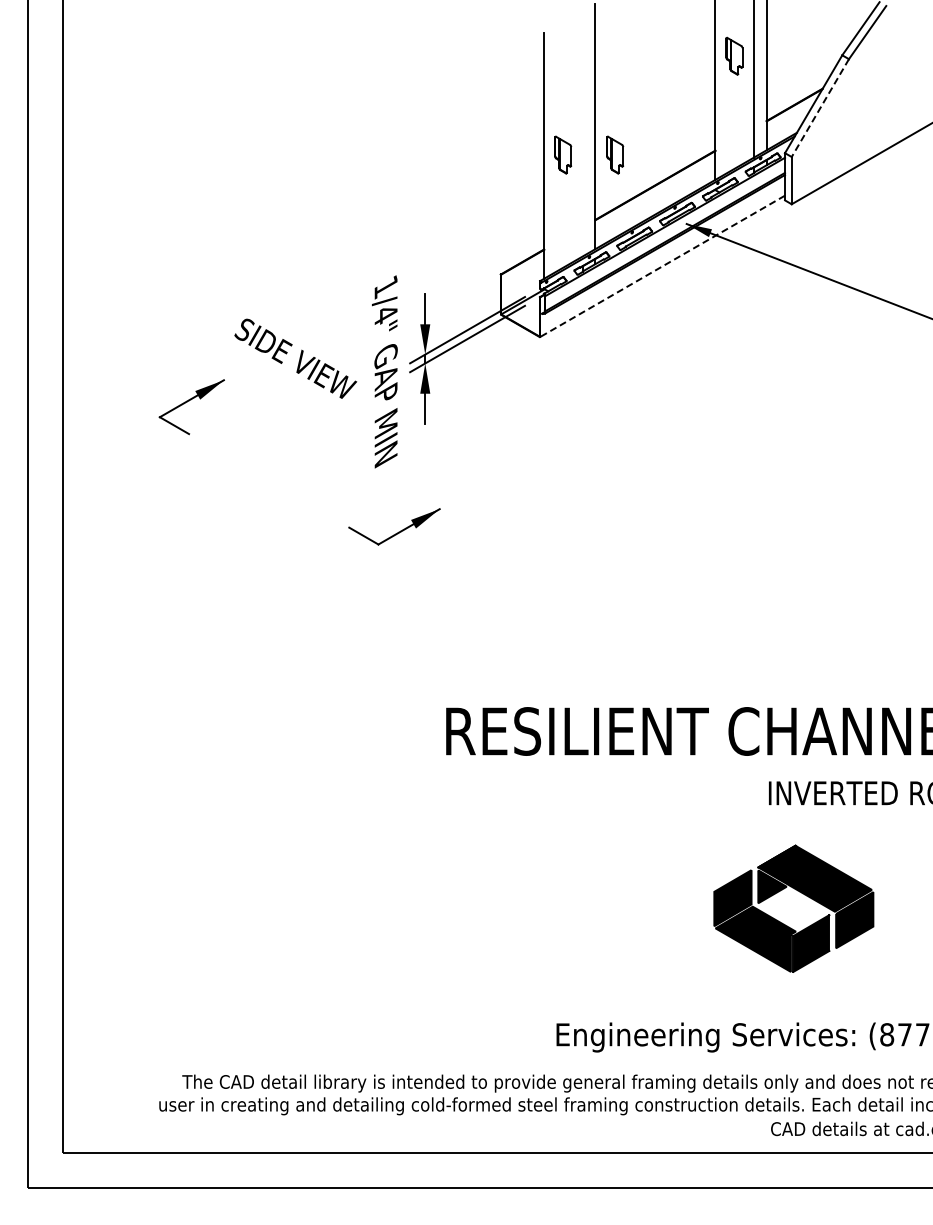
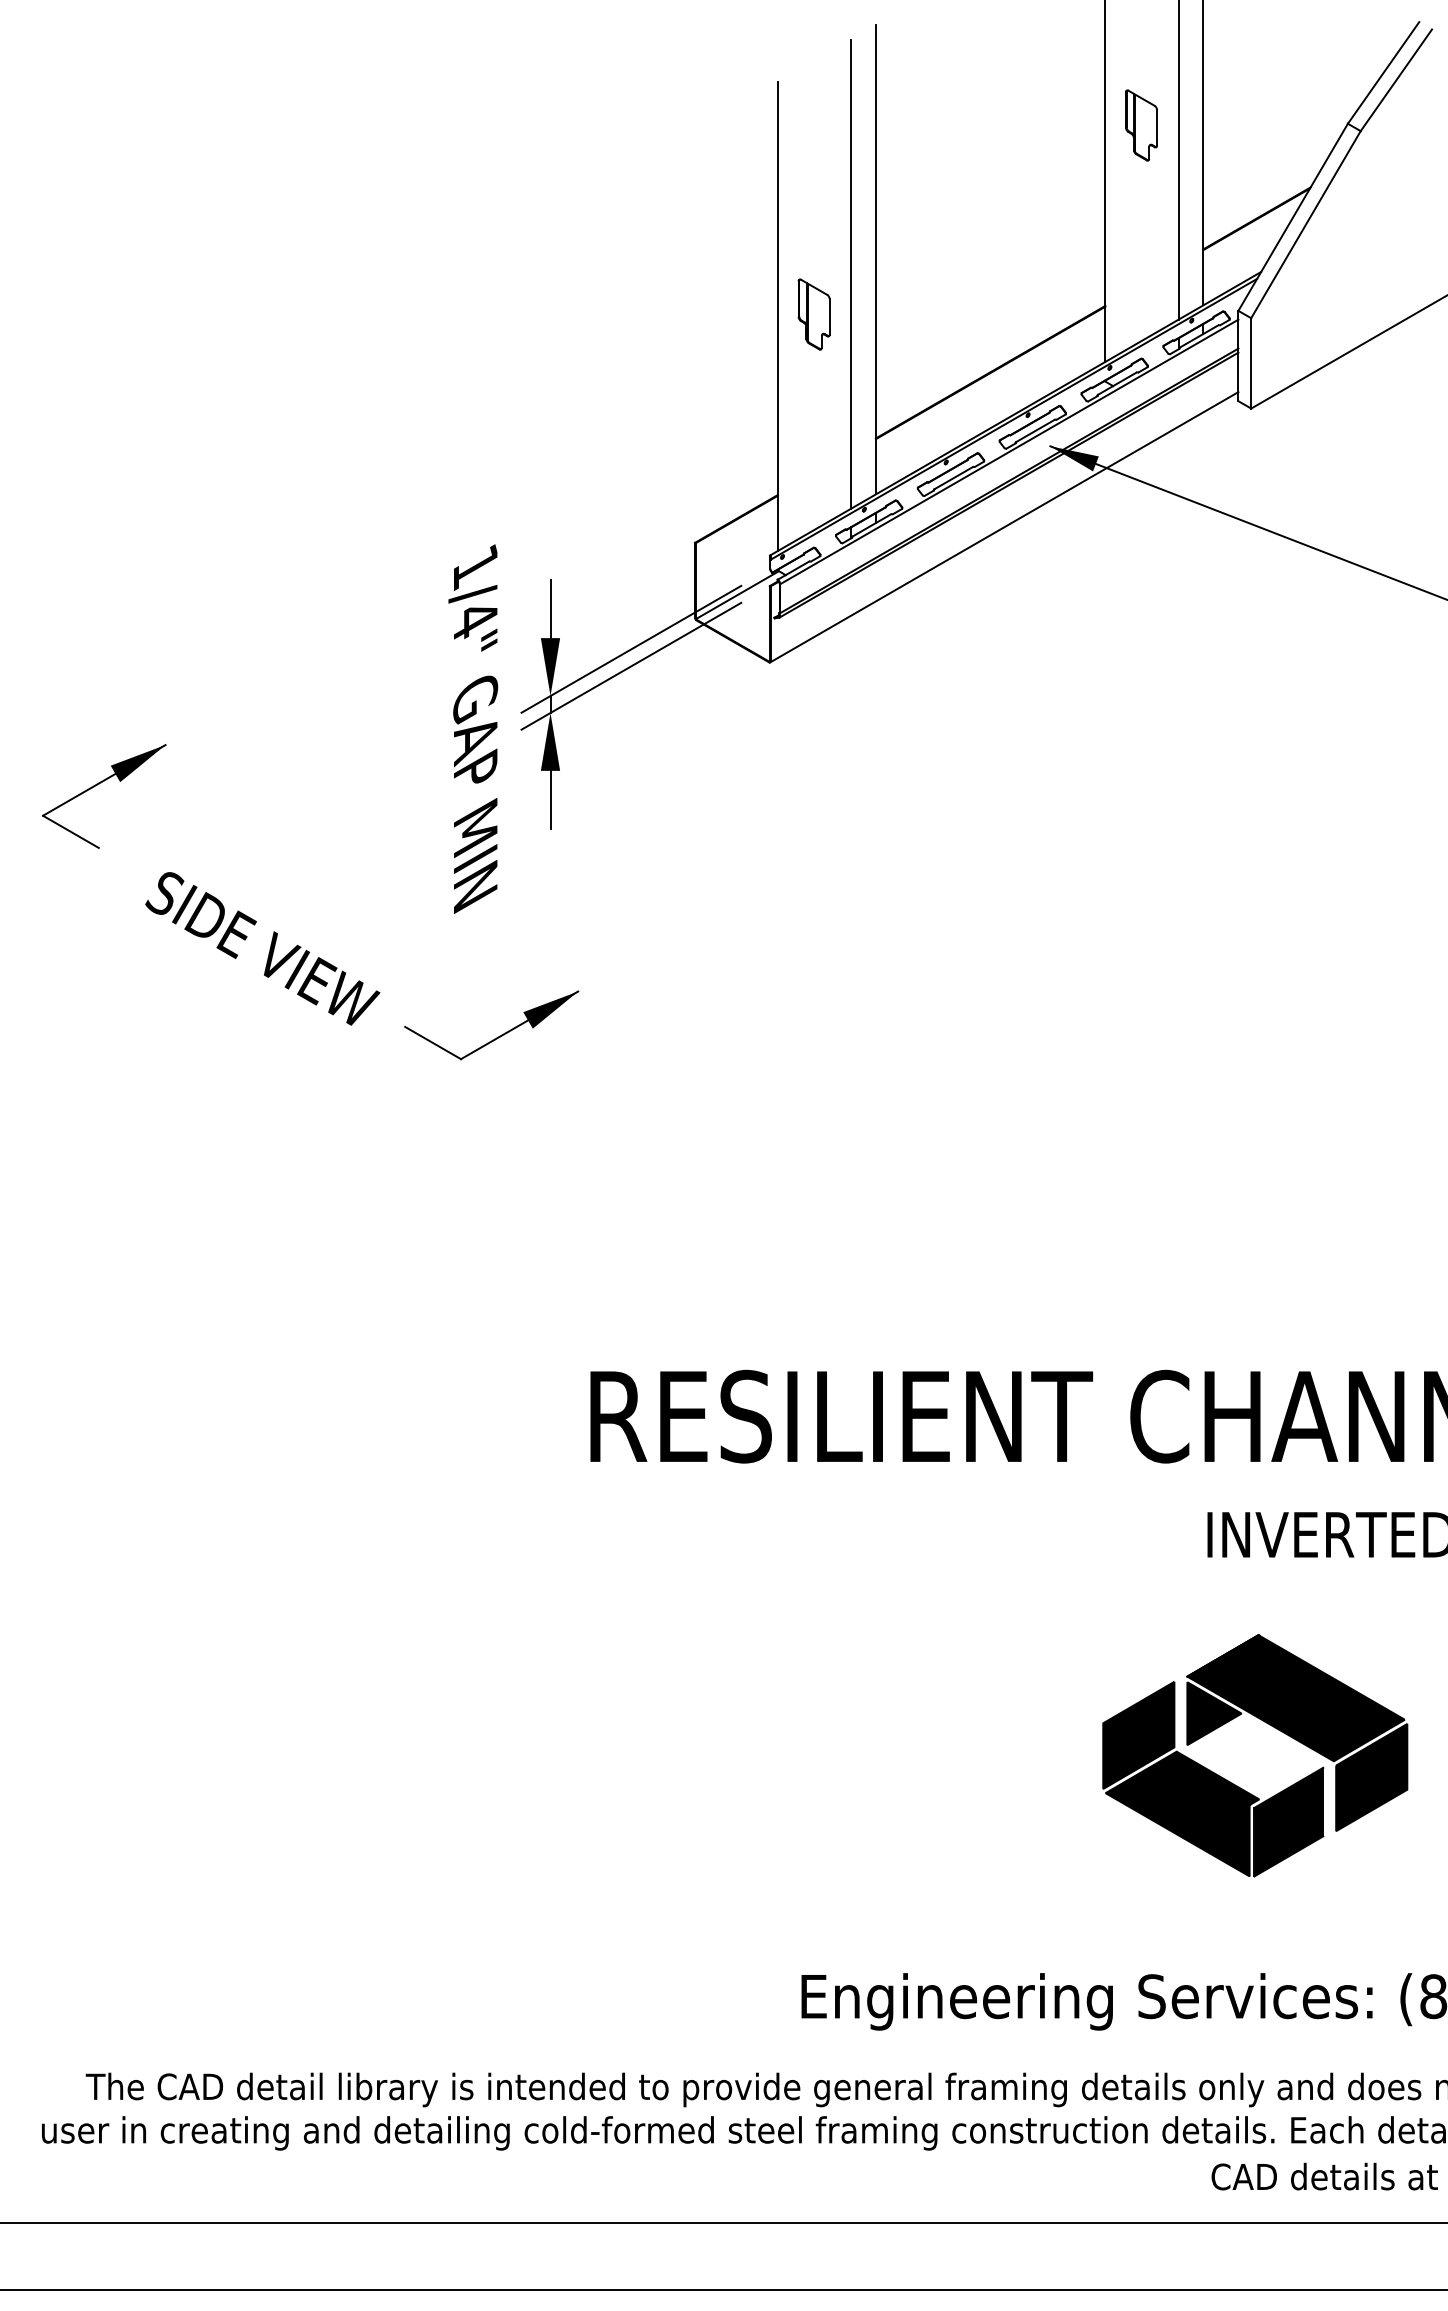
line: (820, 108) -> (1306, 225), dashed -> solid
line: (582, 133) -> (851, 273), added
part: (615, 154) -> (914, 313), removed
line: (662, 266) -> (1004, 527), dashed -> solid
text: (295, 358) -> (262, 948), moved

